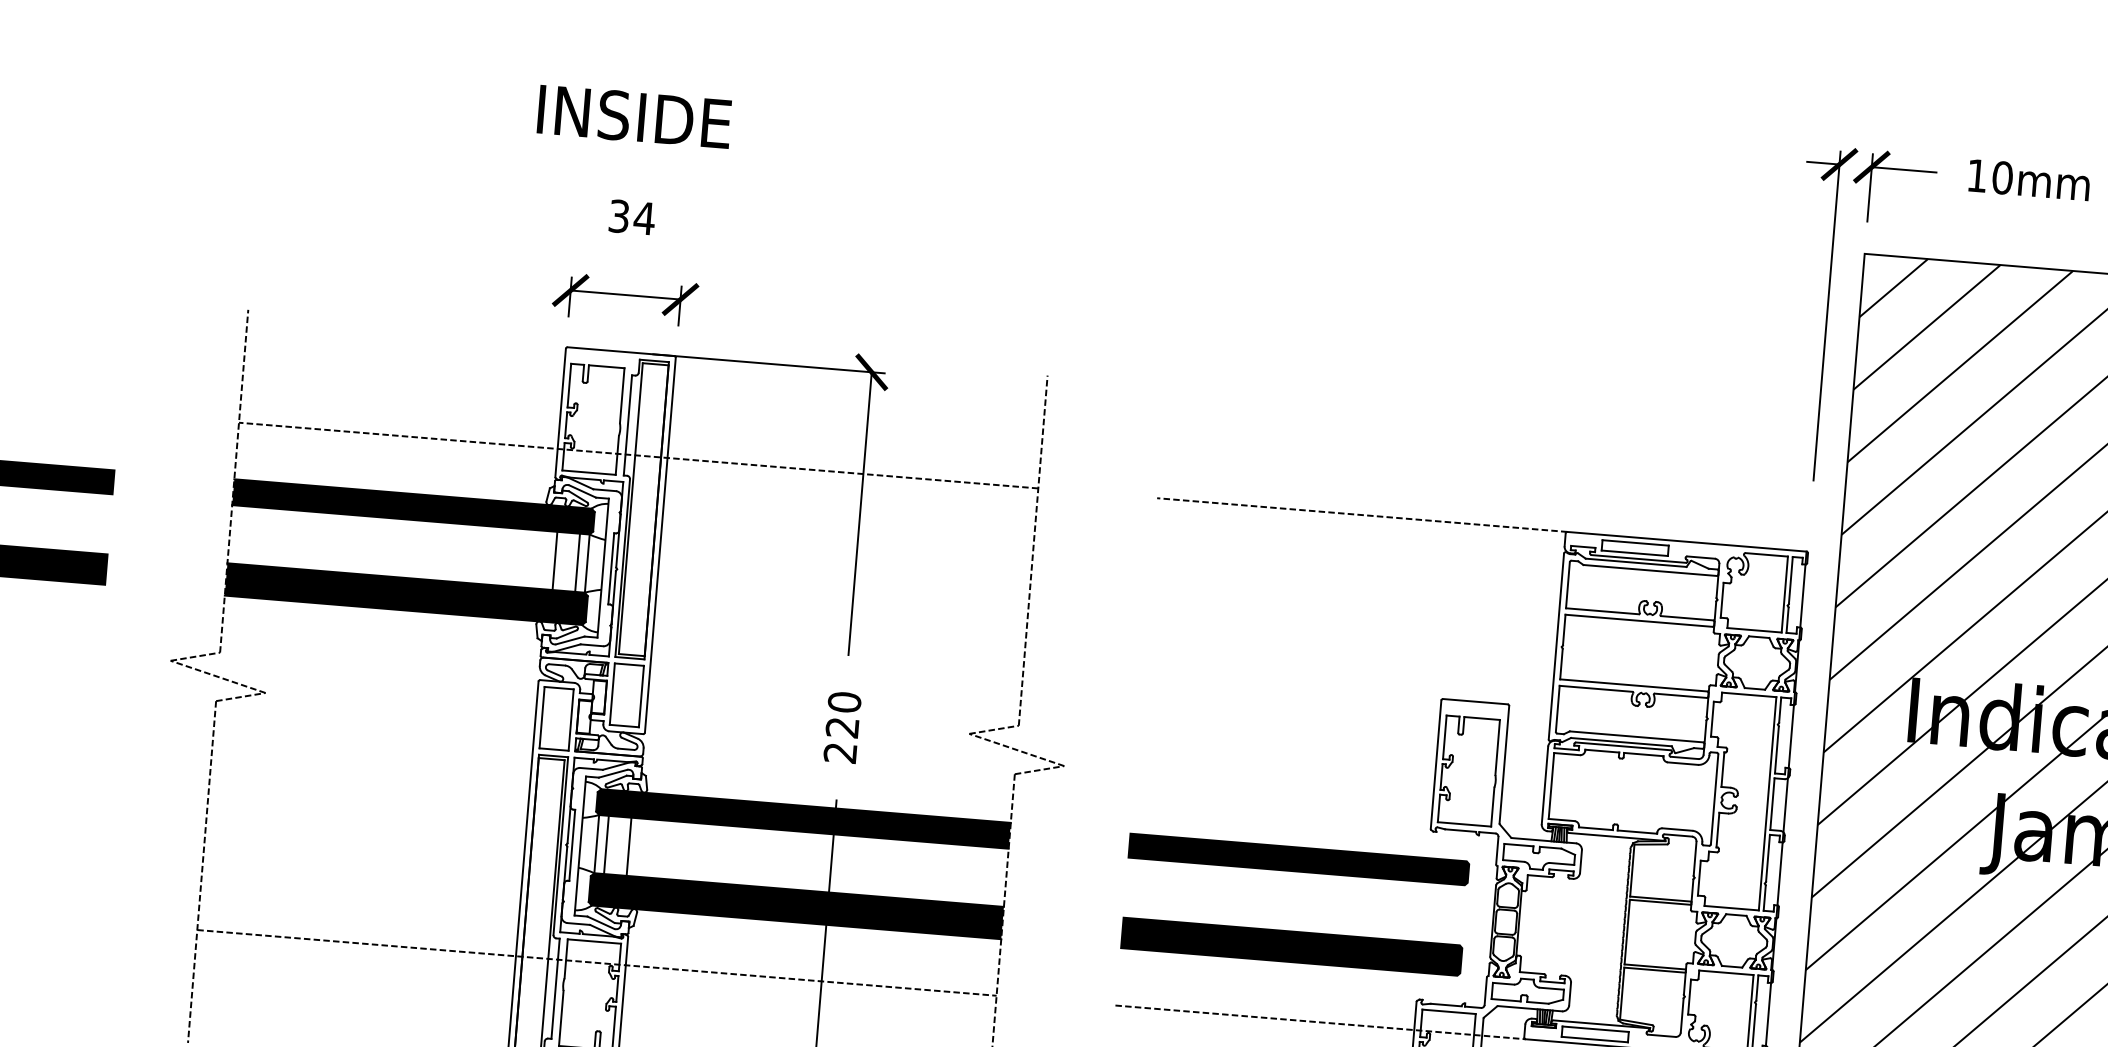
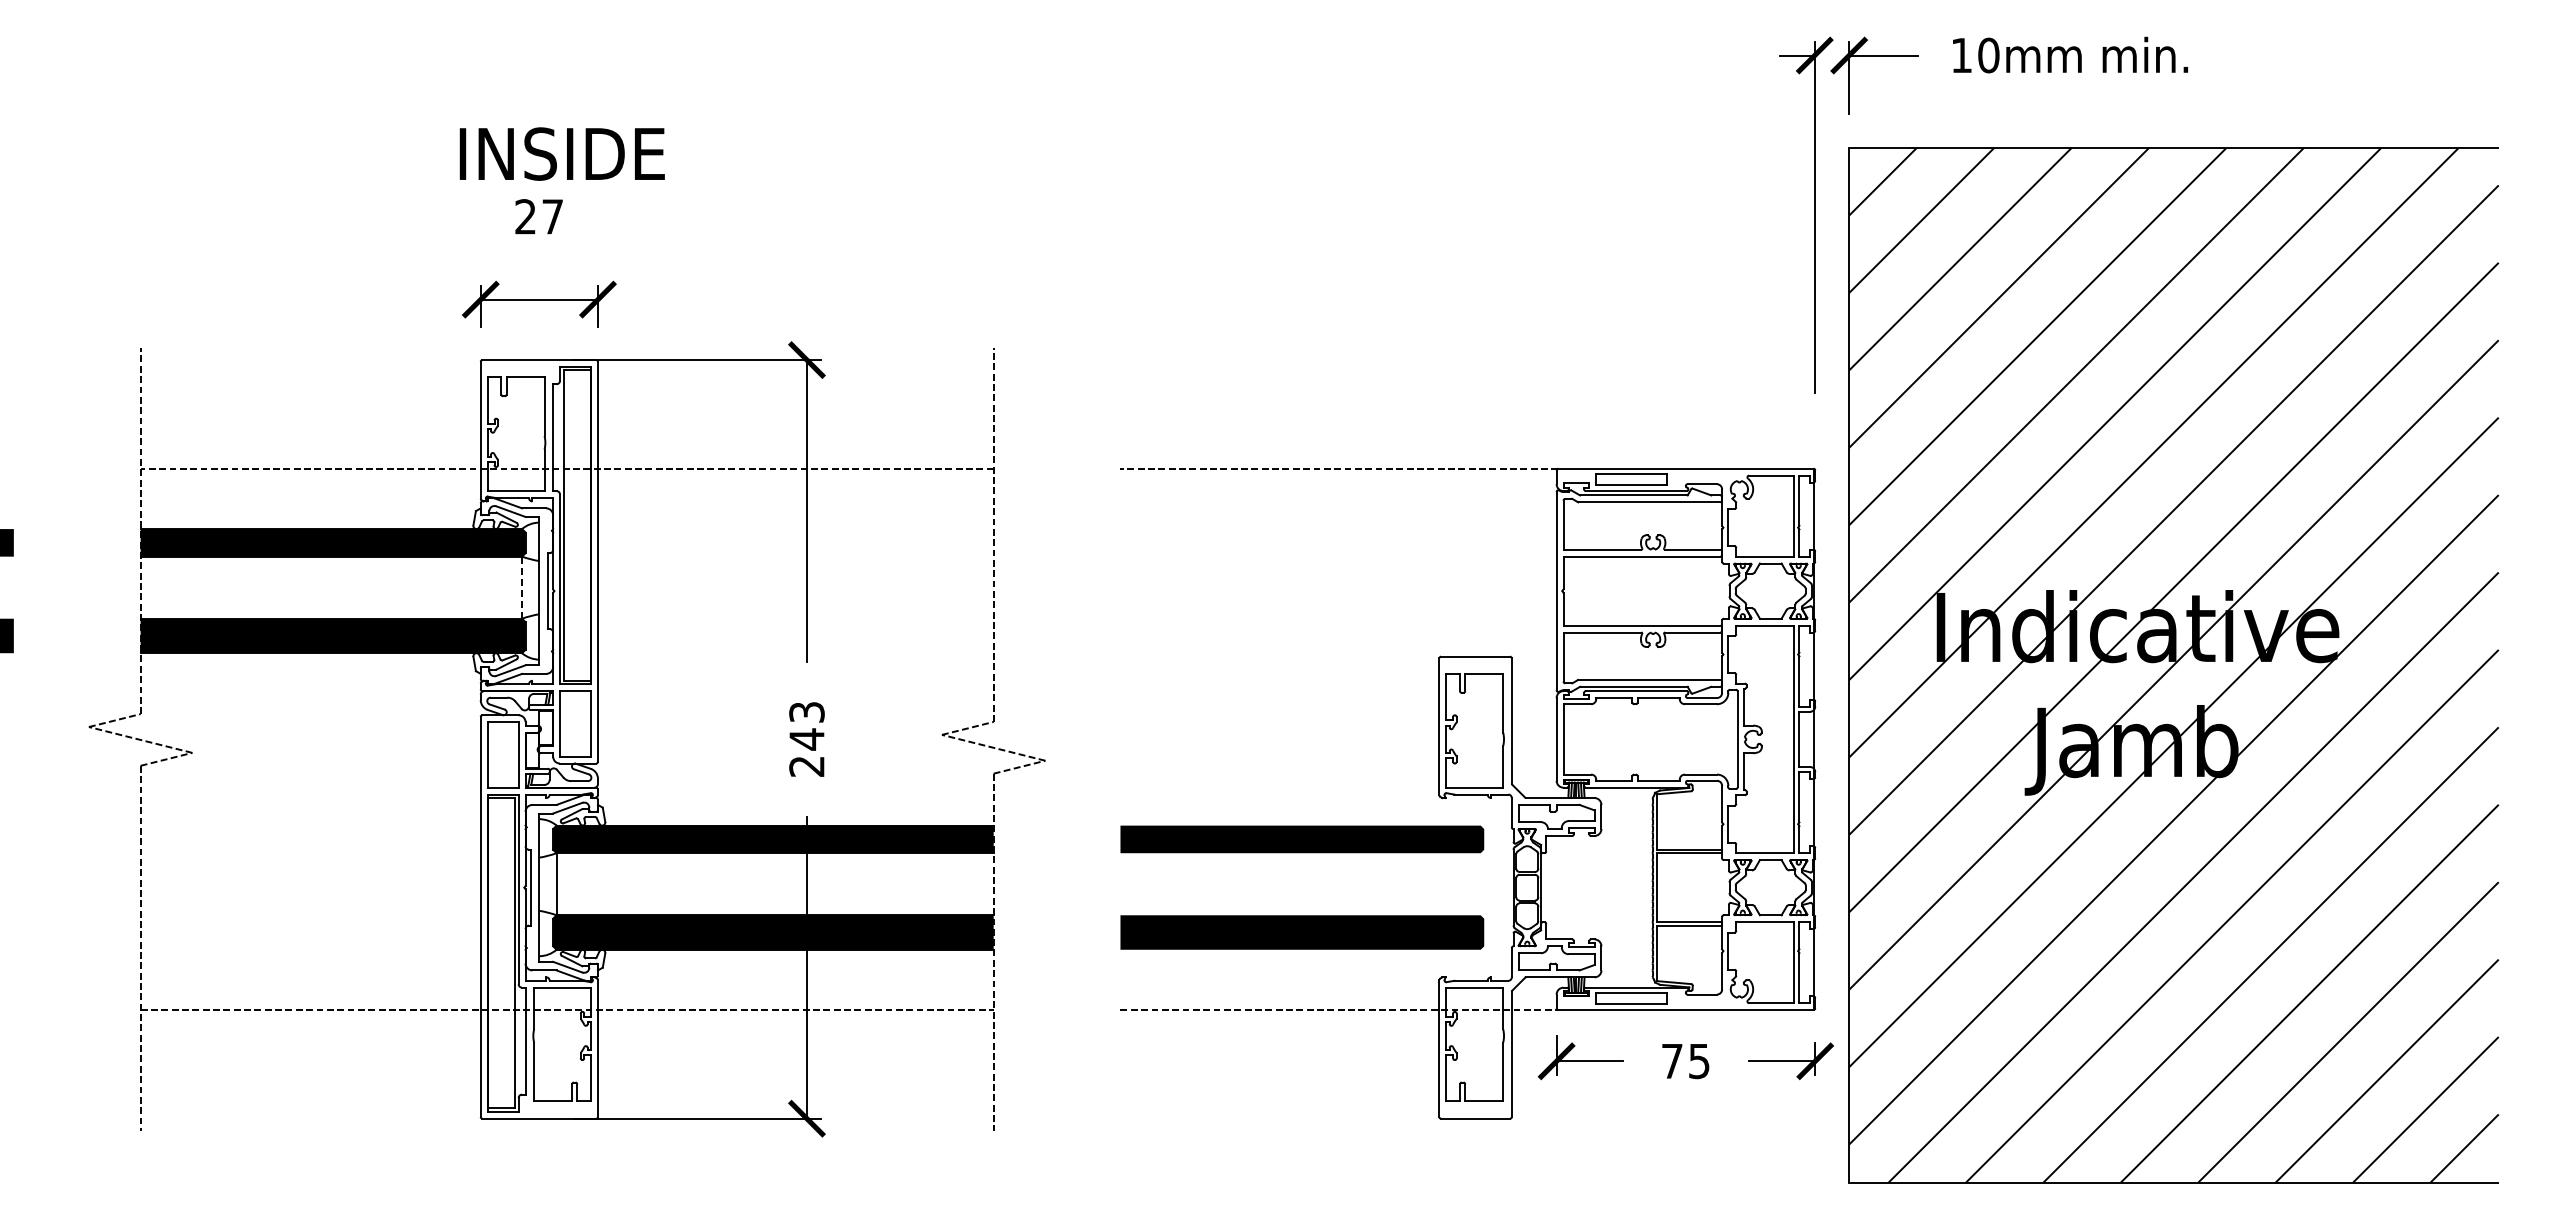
text: (633, 116) -> (561, 153), moved
text: (632, 217) -> (539, 216), 34 -> 27
line: (554, 560) -> (487, 587), removed
line: (577, 562) -> (511, 587), removed
line: (587, 563) -> (522, 587), solid -> dashed
text: (843, 714) -> (806, 725), 220 -> 243
line: (606, 845) -> (566, 884), removed
line: (629, 847) -> (591, 884), removed

